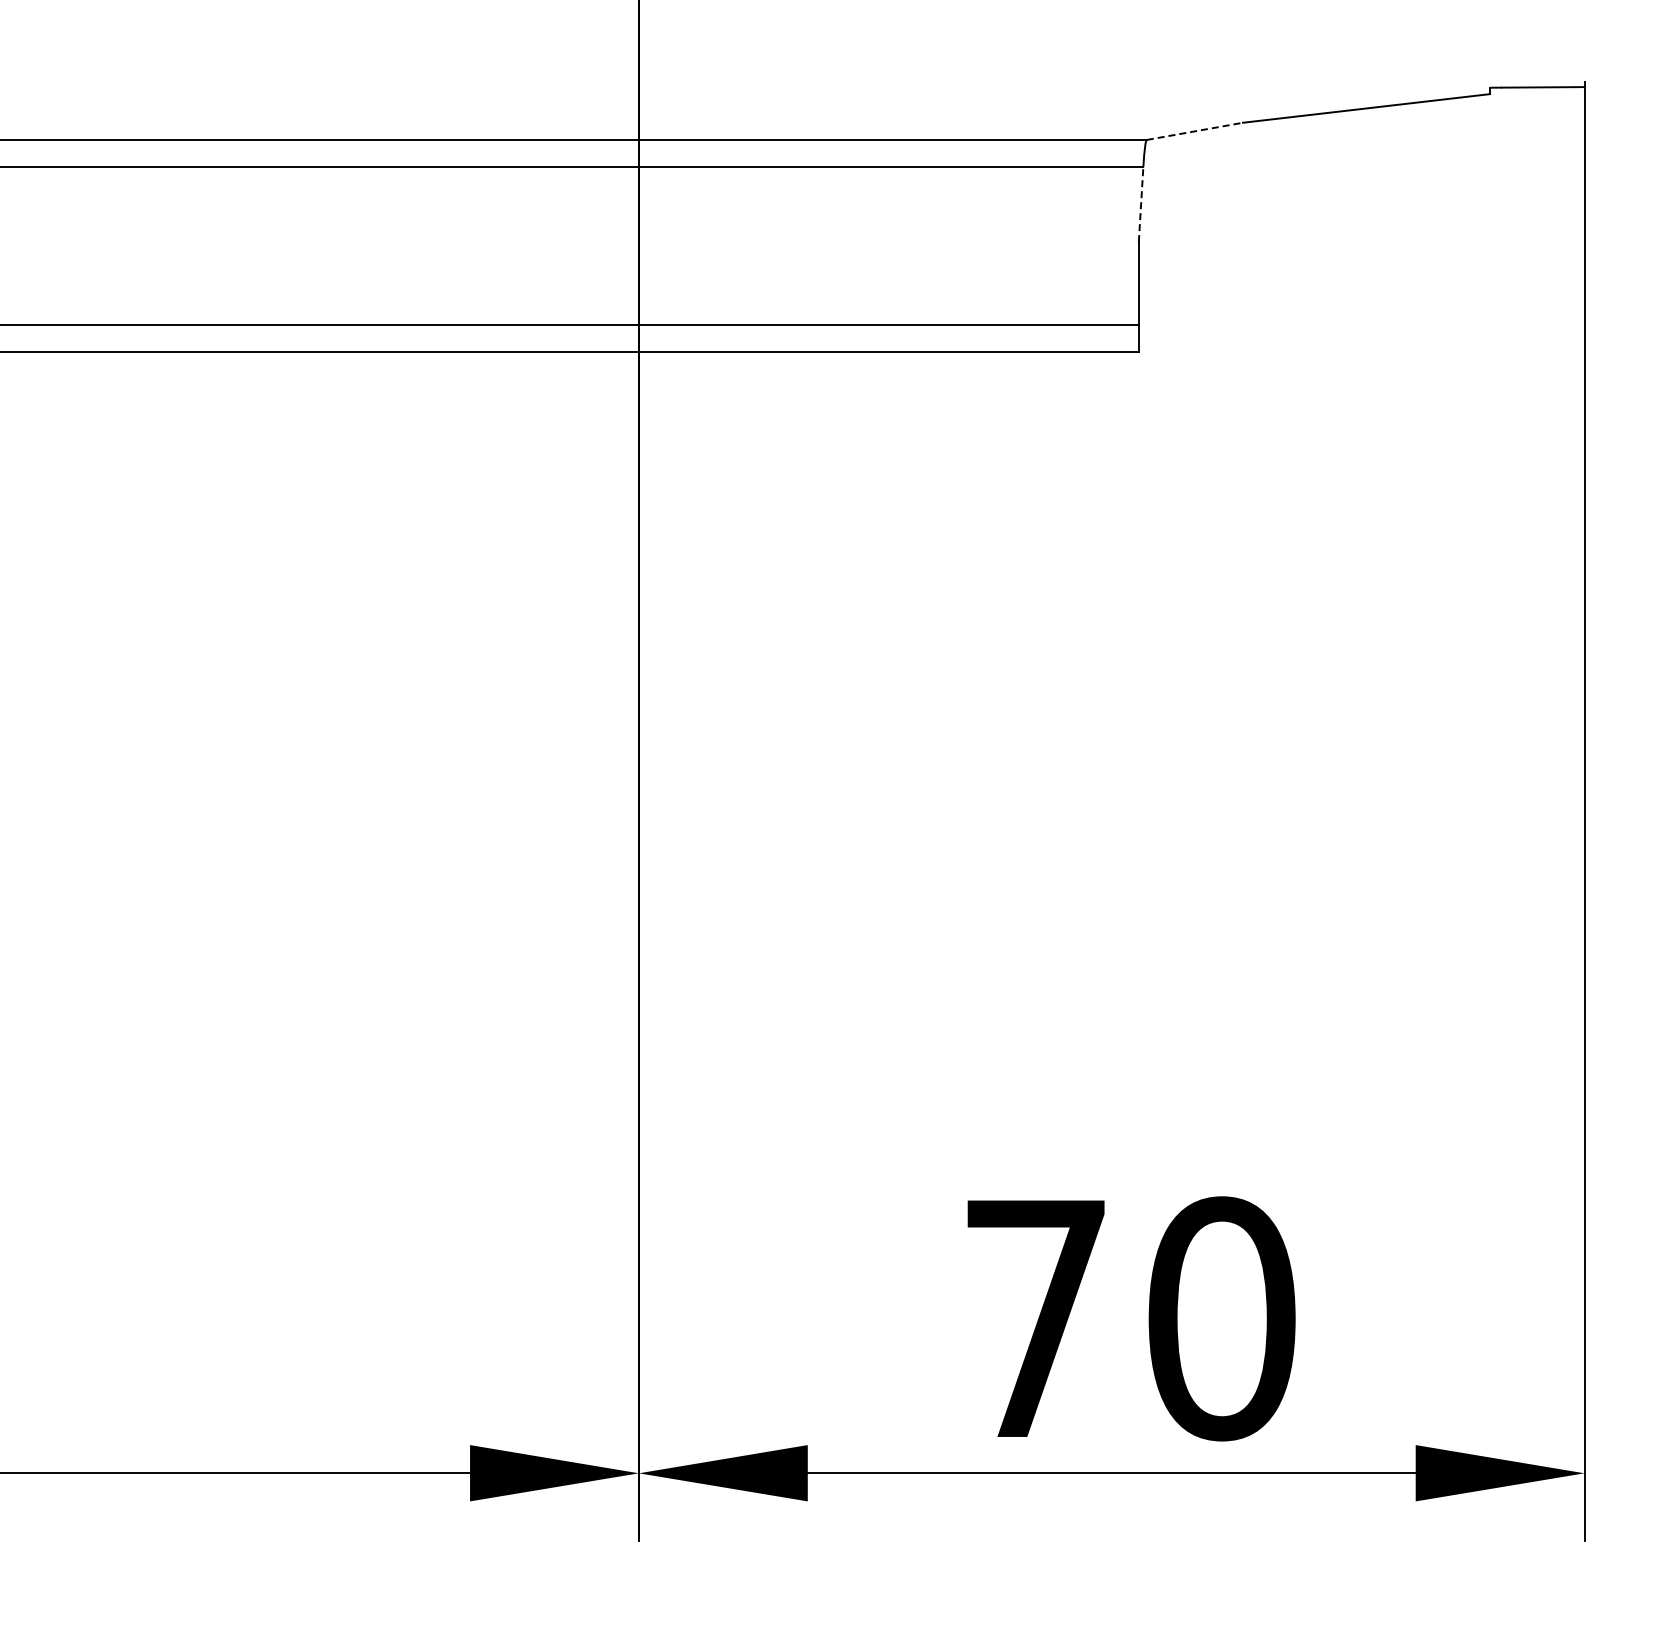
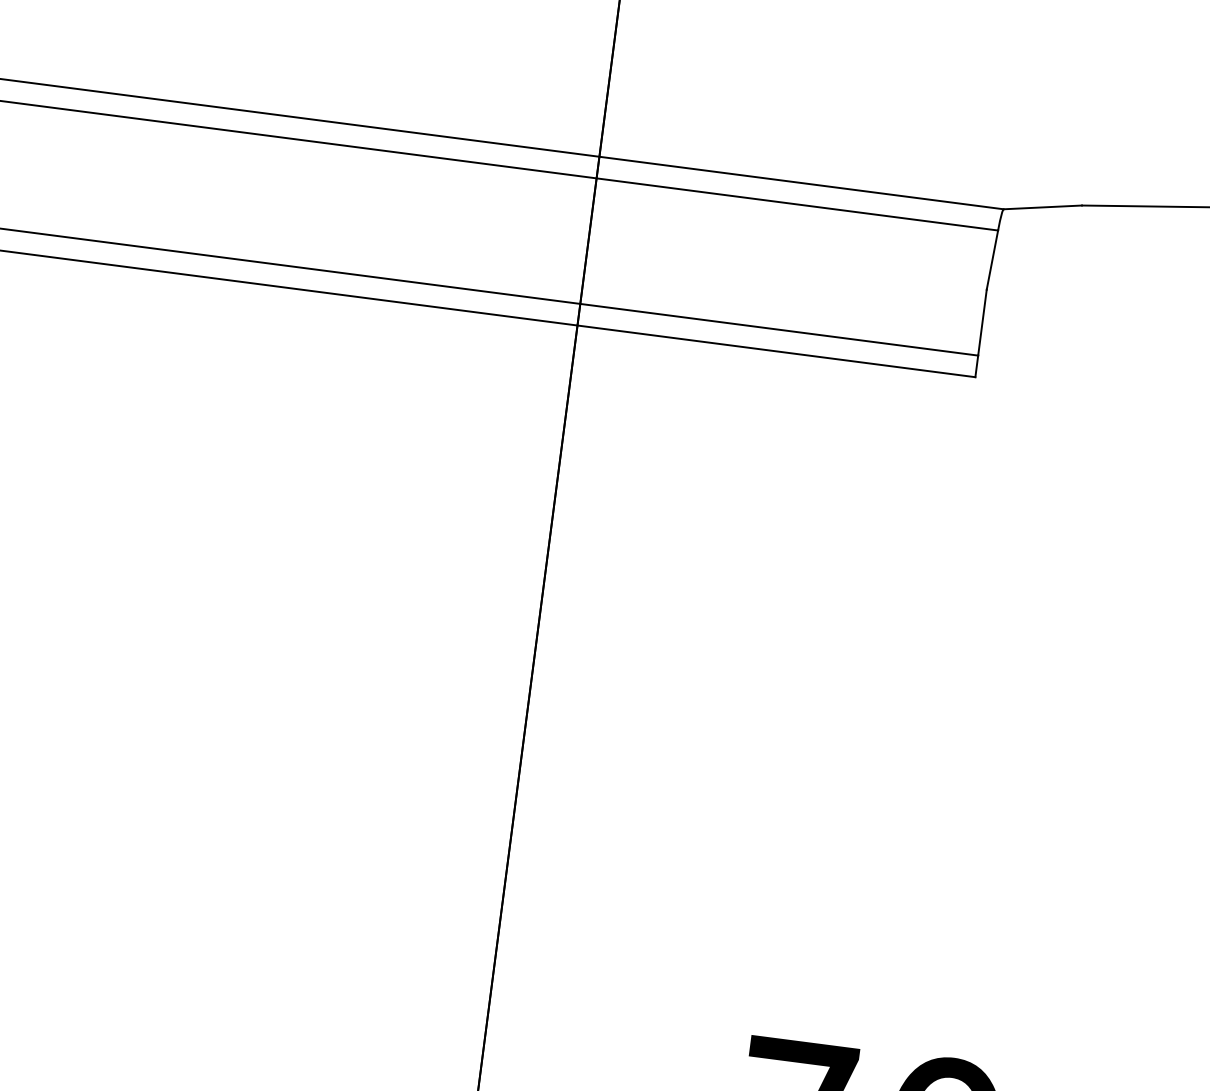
line: (1194, 131) -> (1042, 207), dashed -> solid
line: (1141, 204) -> (992, 260), dashed -> solid

